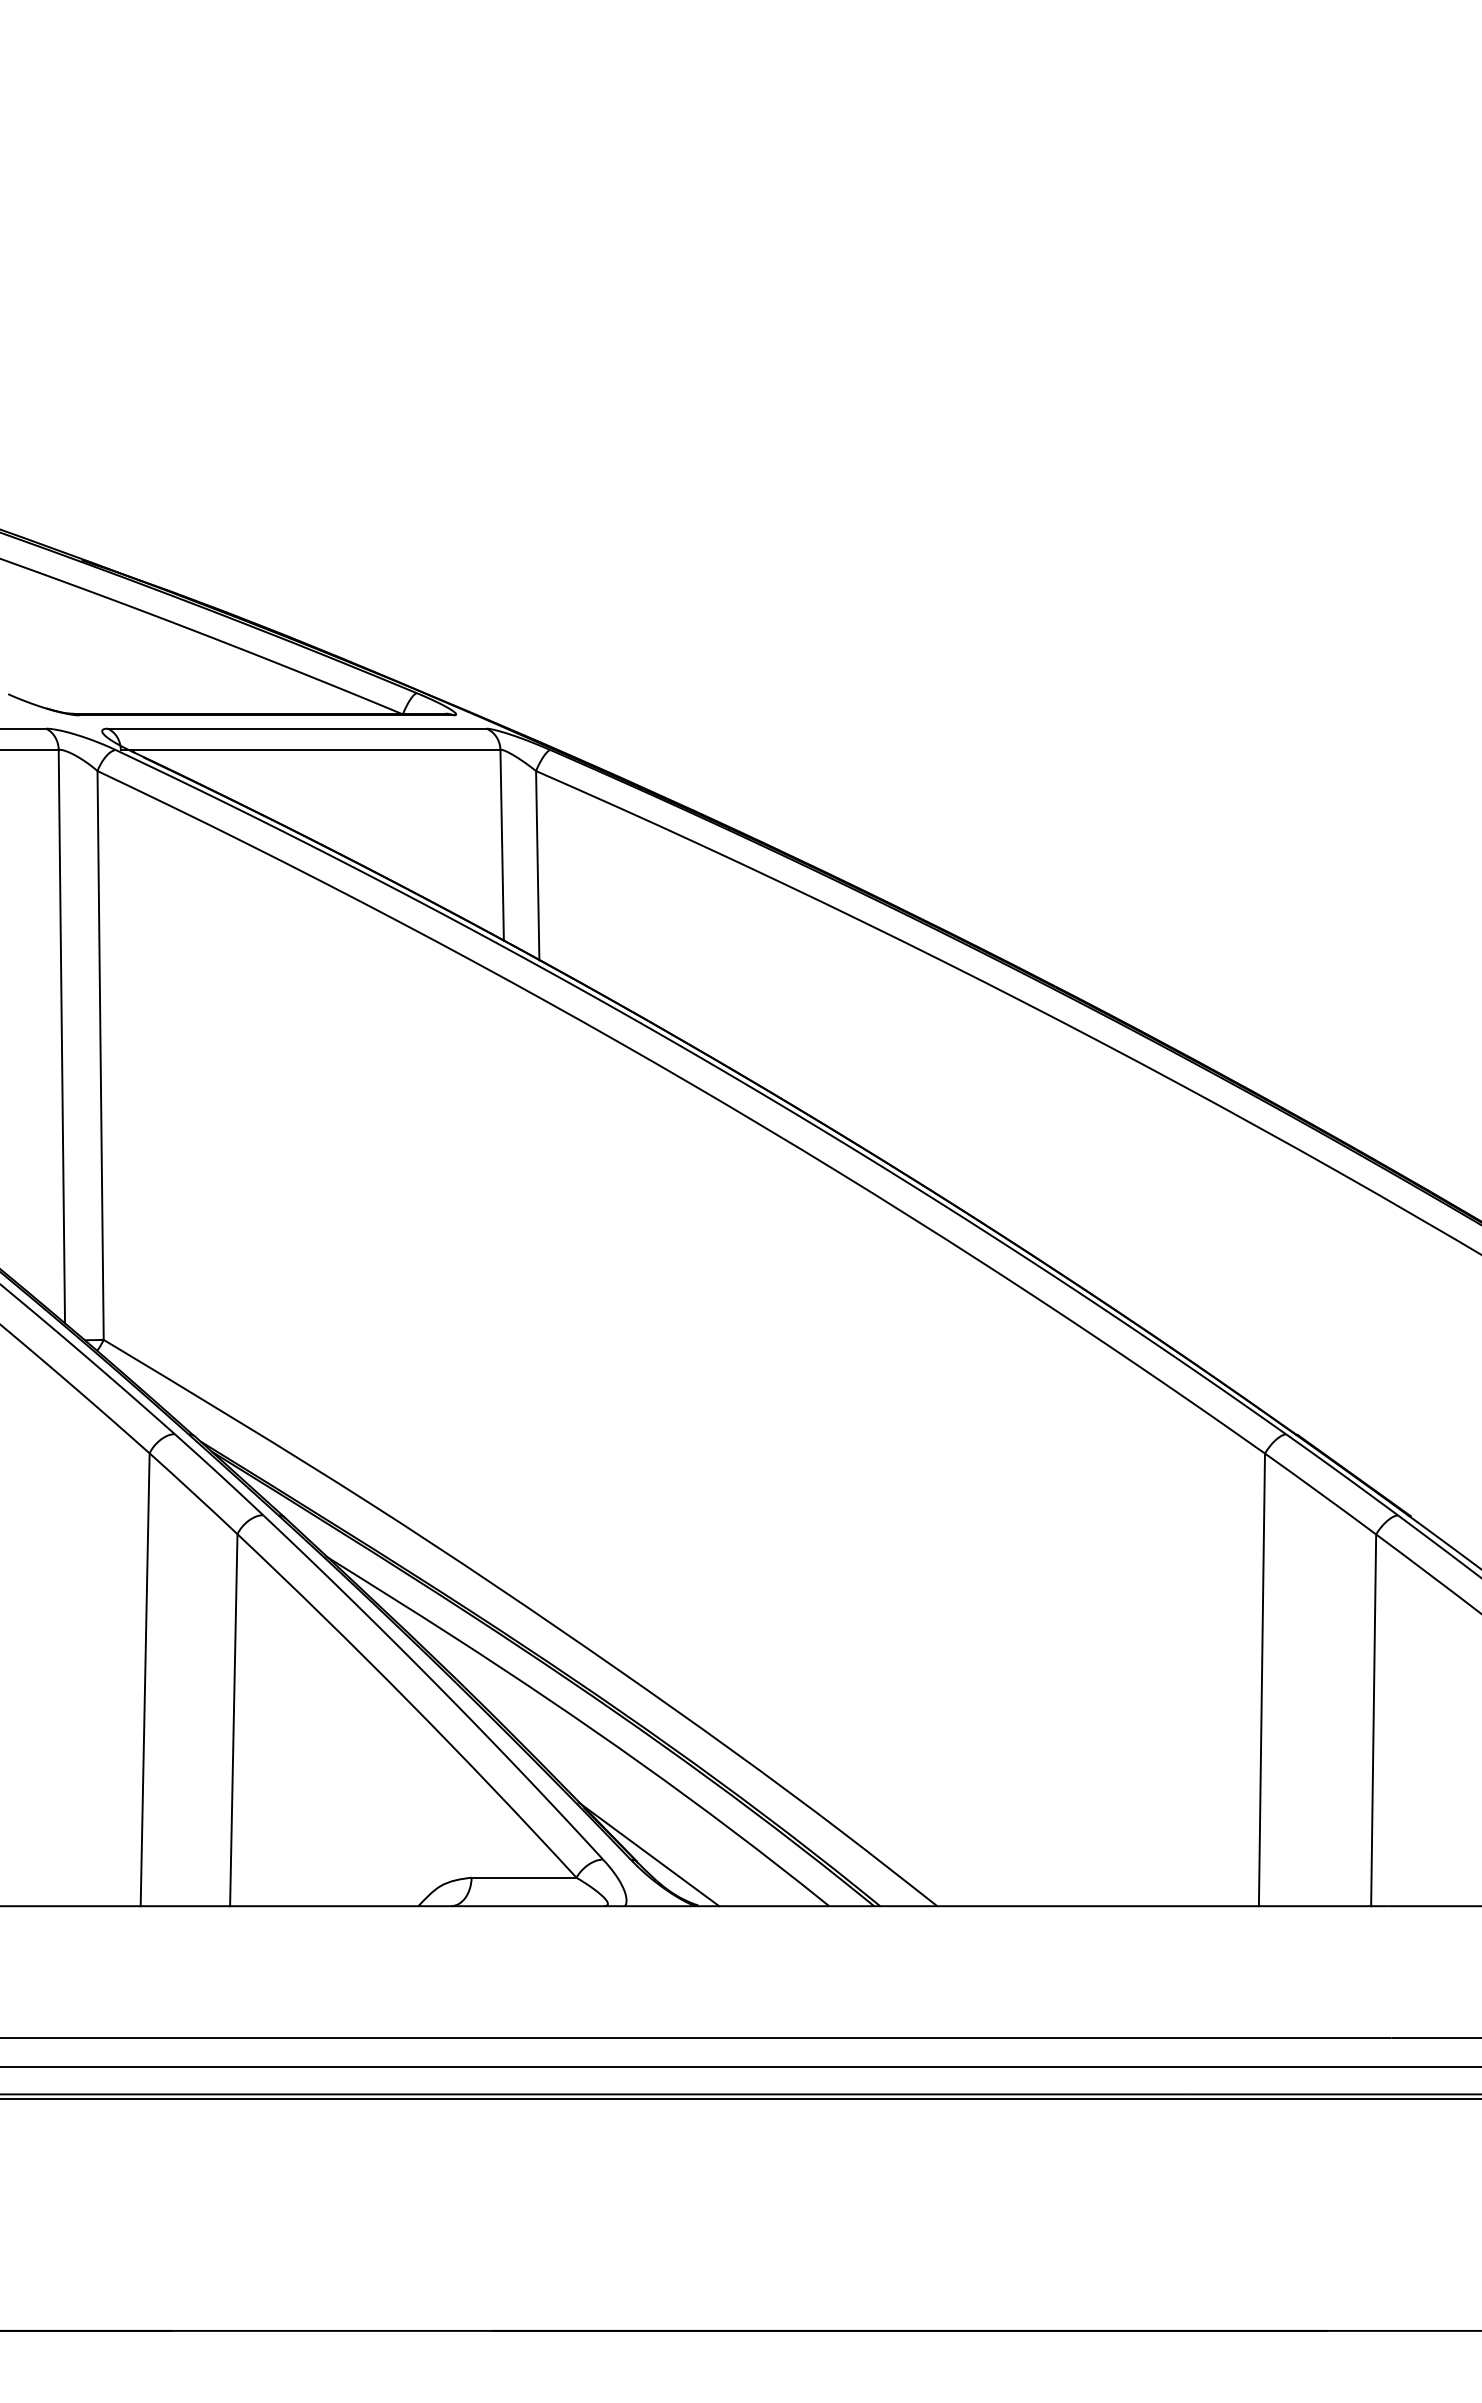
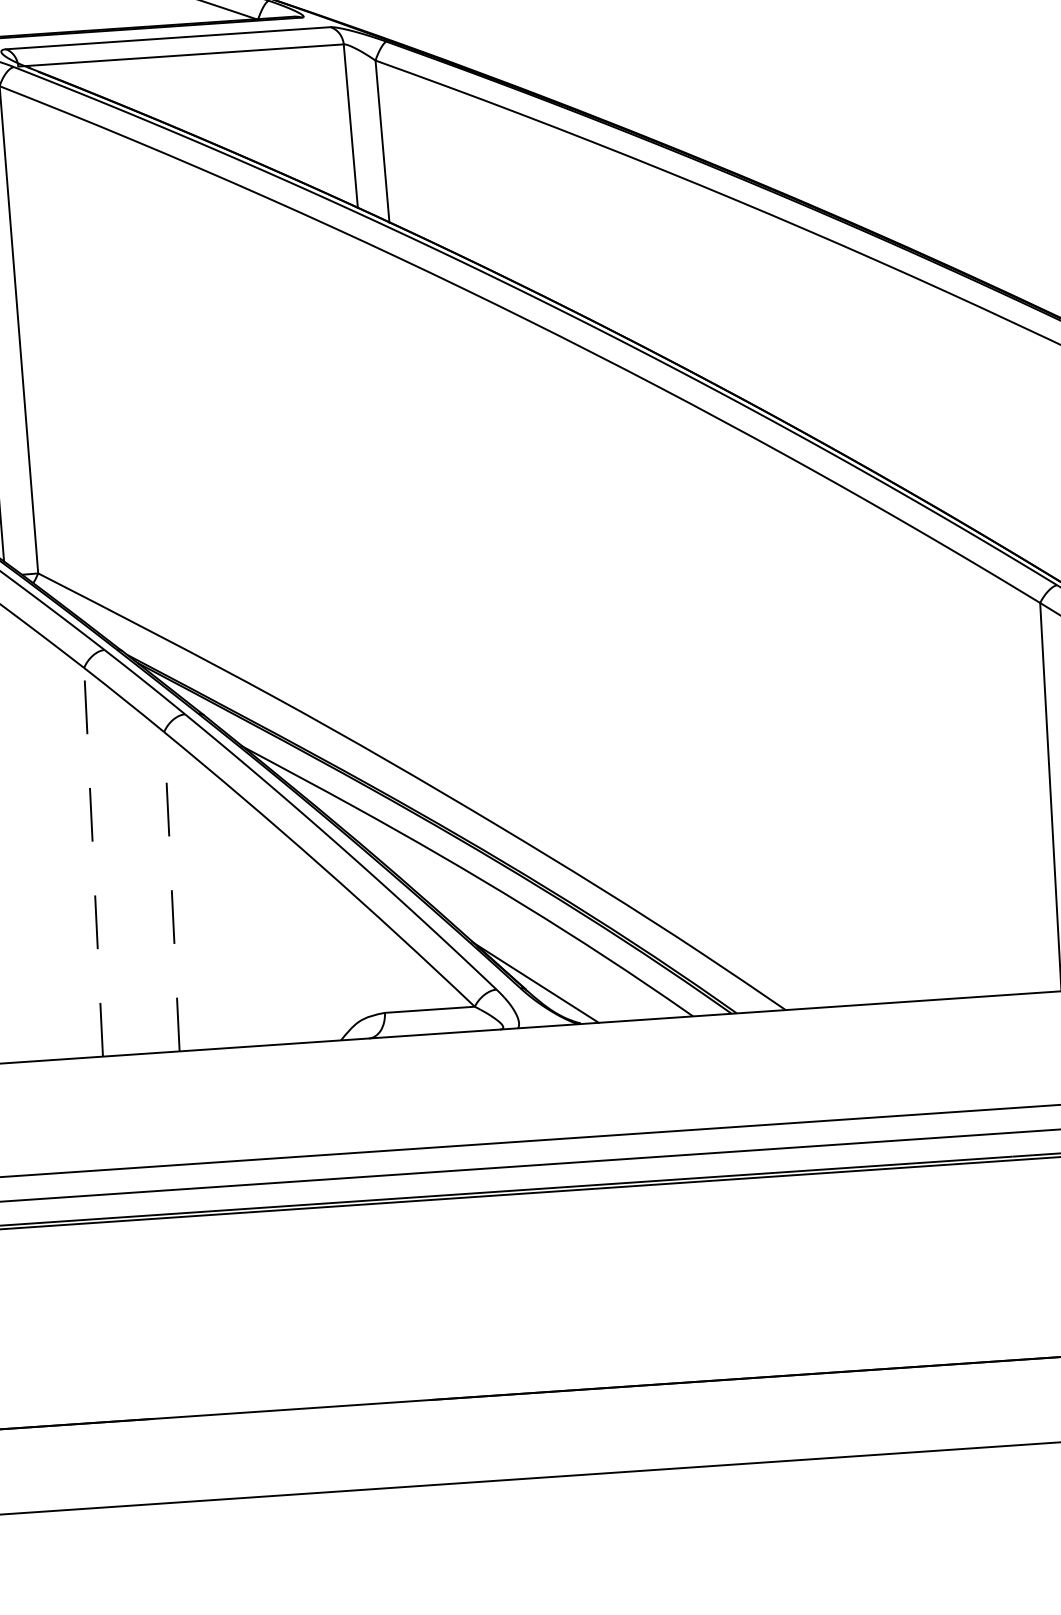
line: (145, 1679) -> (93, 862), solid -> dashed
line: (233, 1719) -> (171, 891), solid -> dashed

